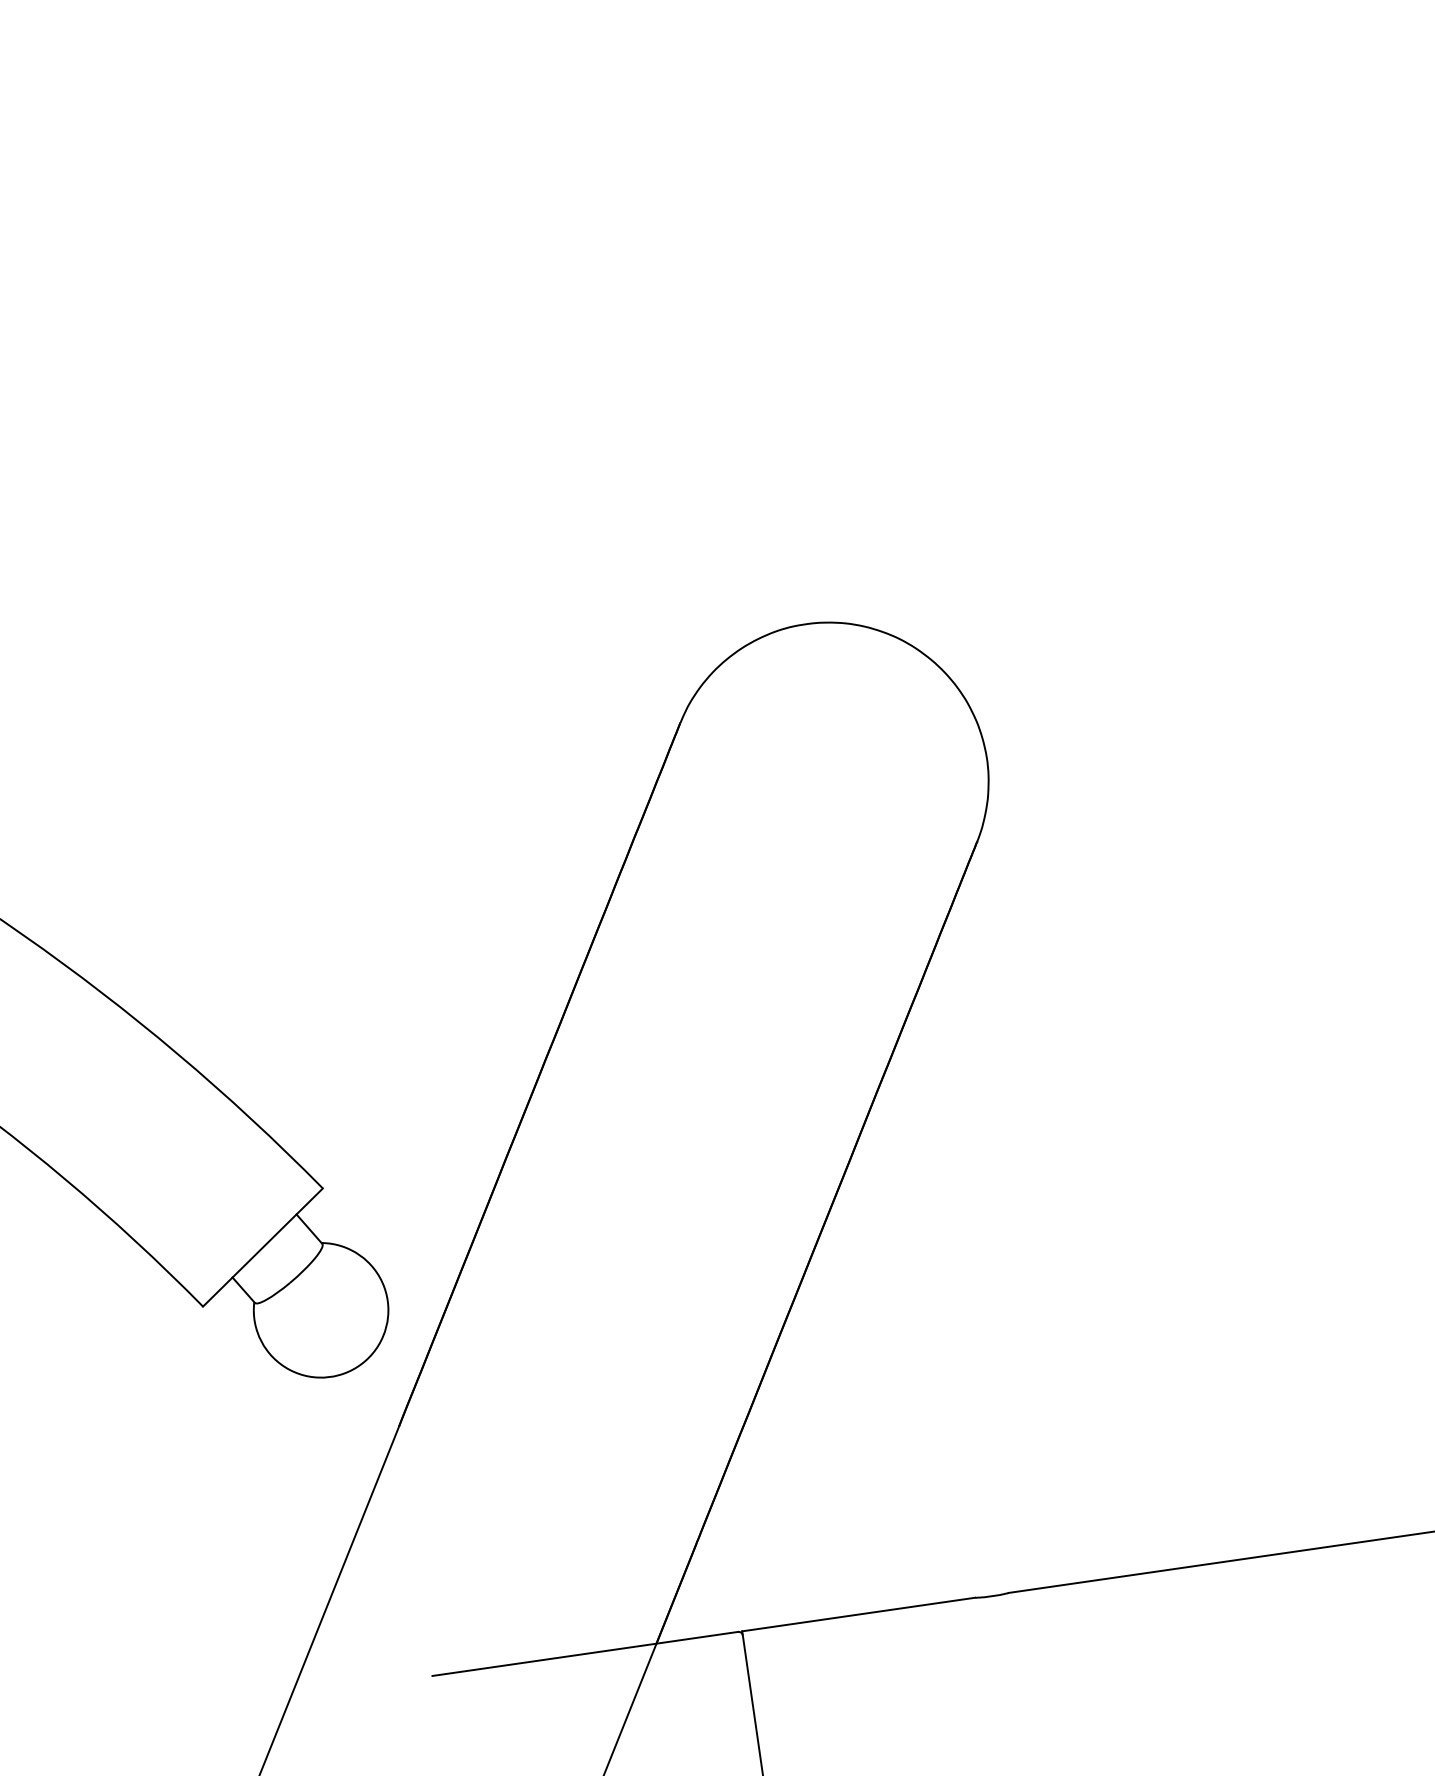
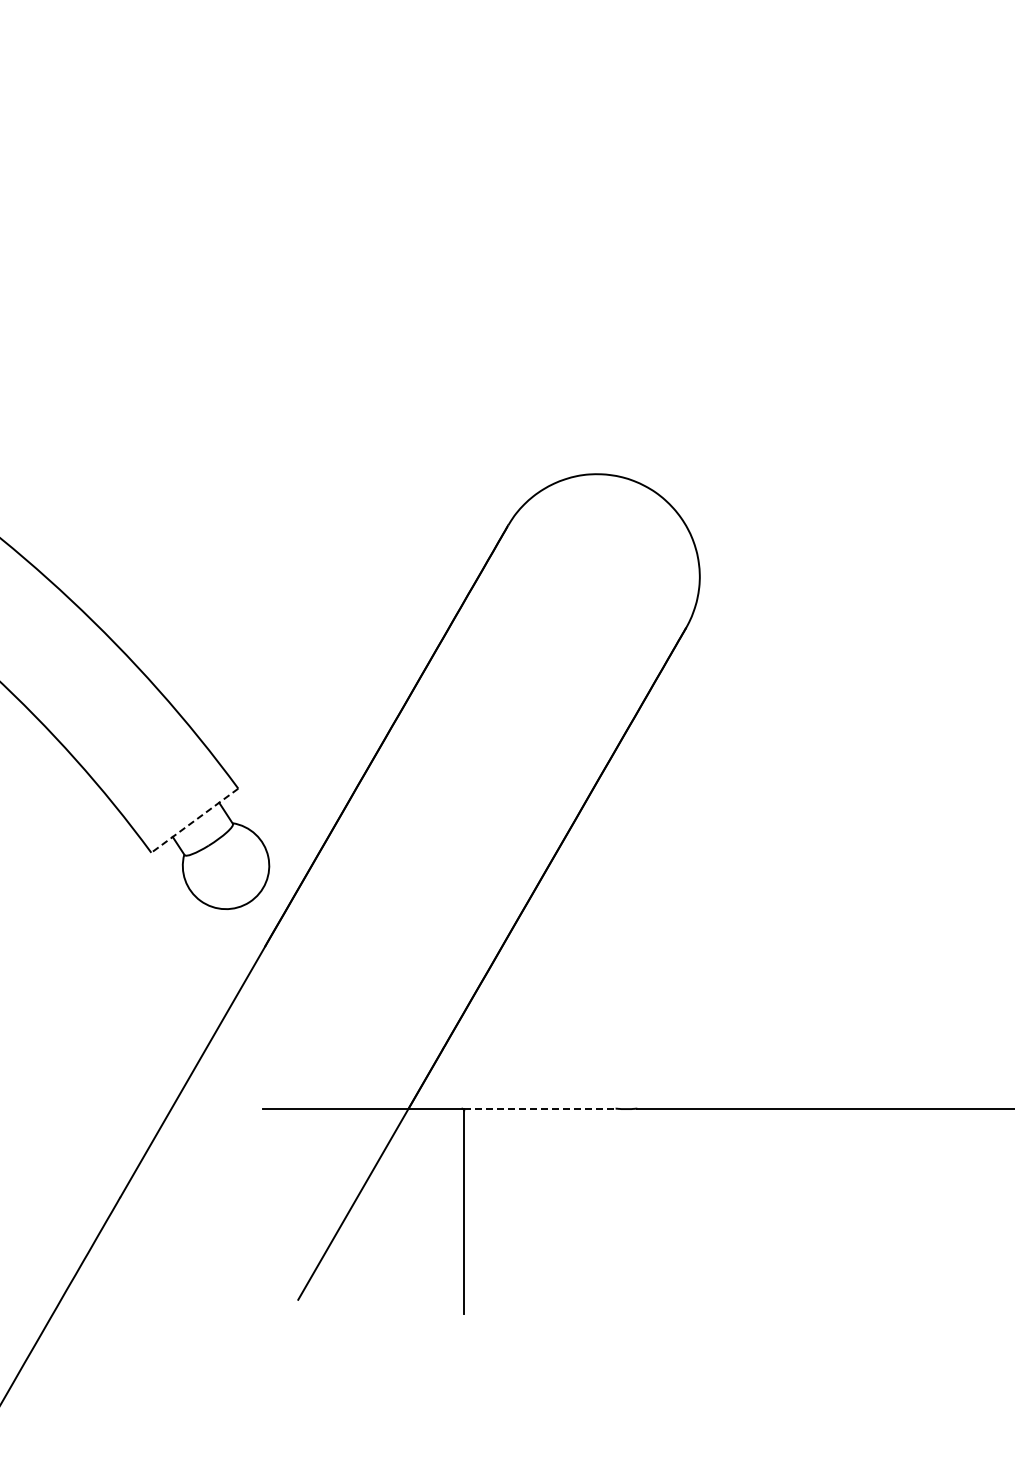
line: (262, 1248) -> (194, 821), solid -> dashed
line: (858, 1614) -> (539, 1108), solid -> dashed

